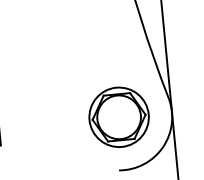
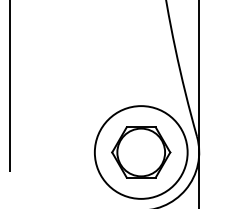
circle: (118, 117) -> (140, 152), size x1.43

